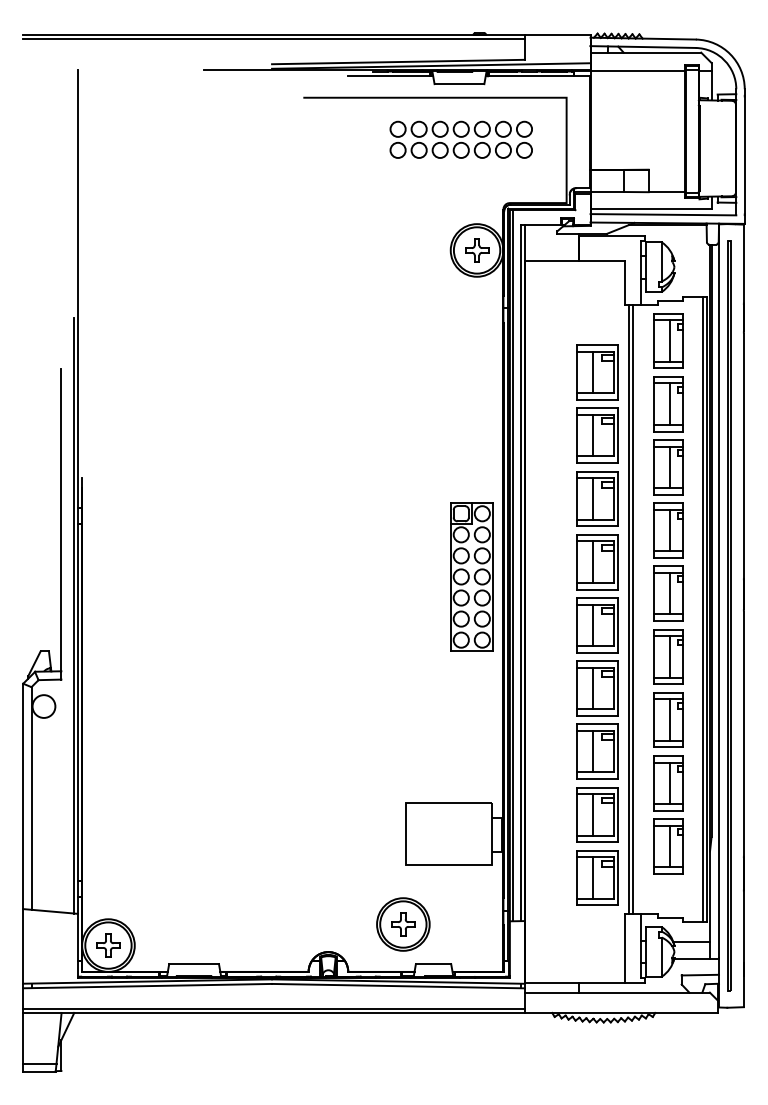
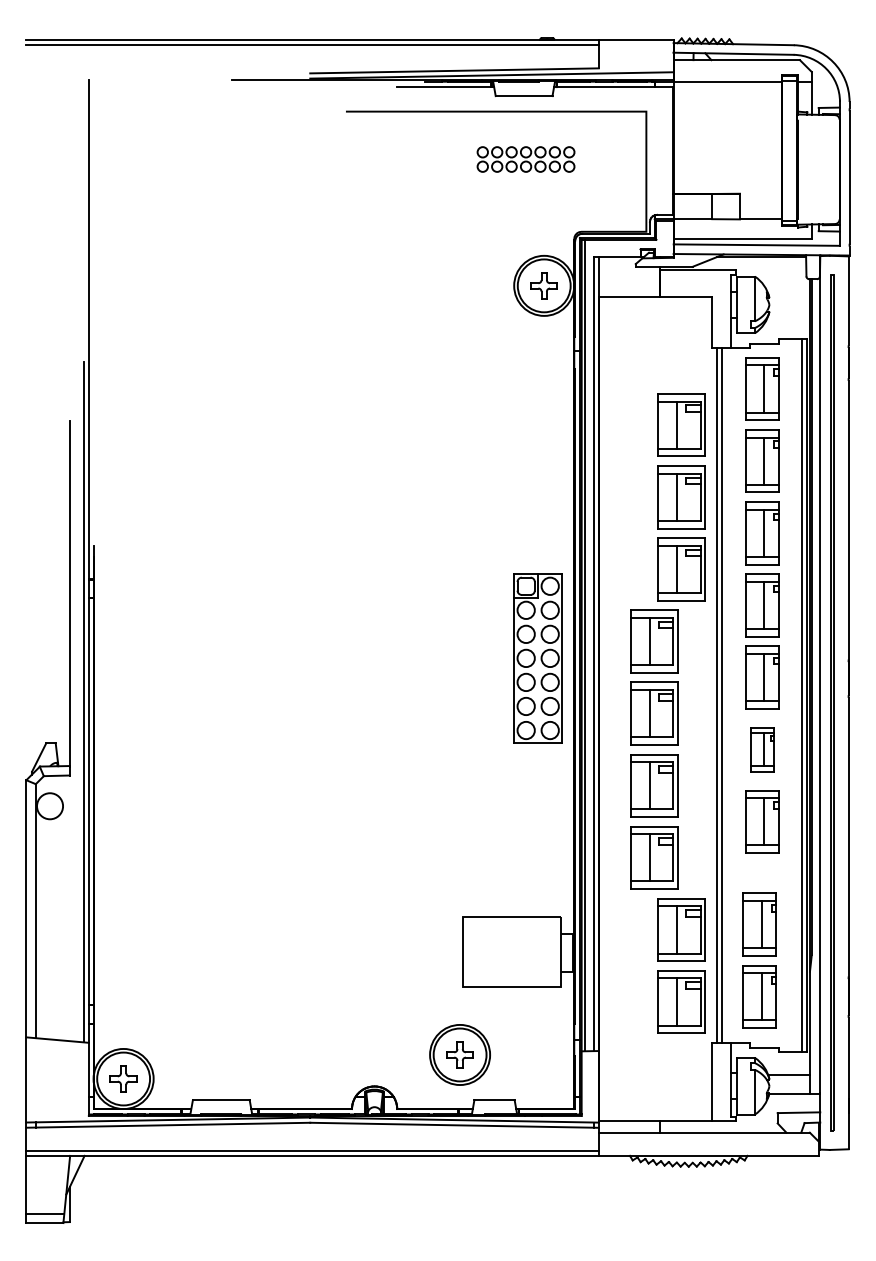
part: (460, 139) -> (525, 159), size x0.6
part: (597, 656) -> (654, 749), moved
part: (668, 656) -> (762, 749), size x0.7
part: (668, 814) -> (760, 960), moved

